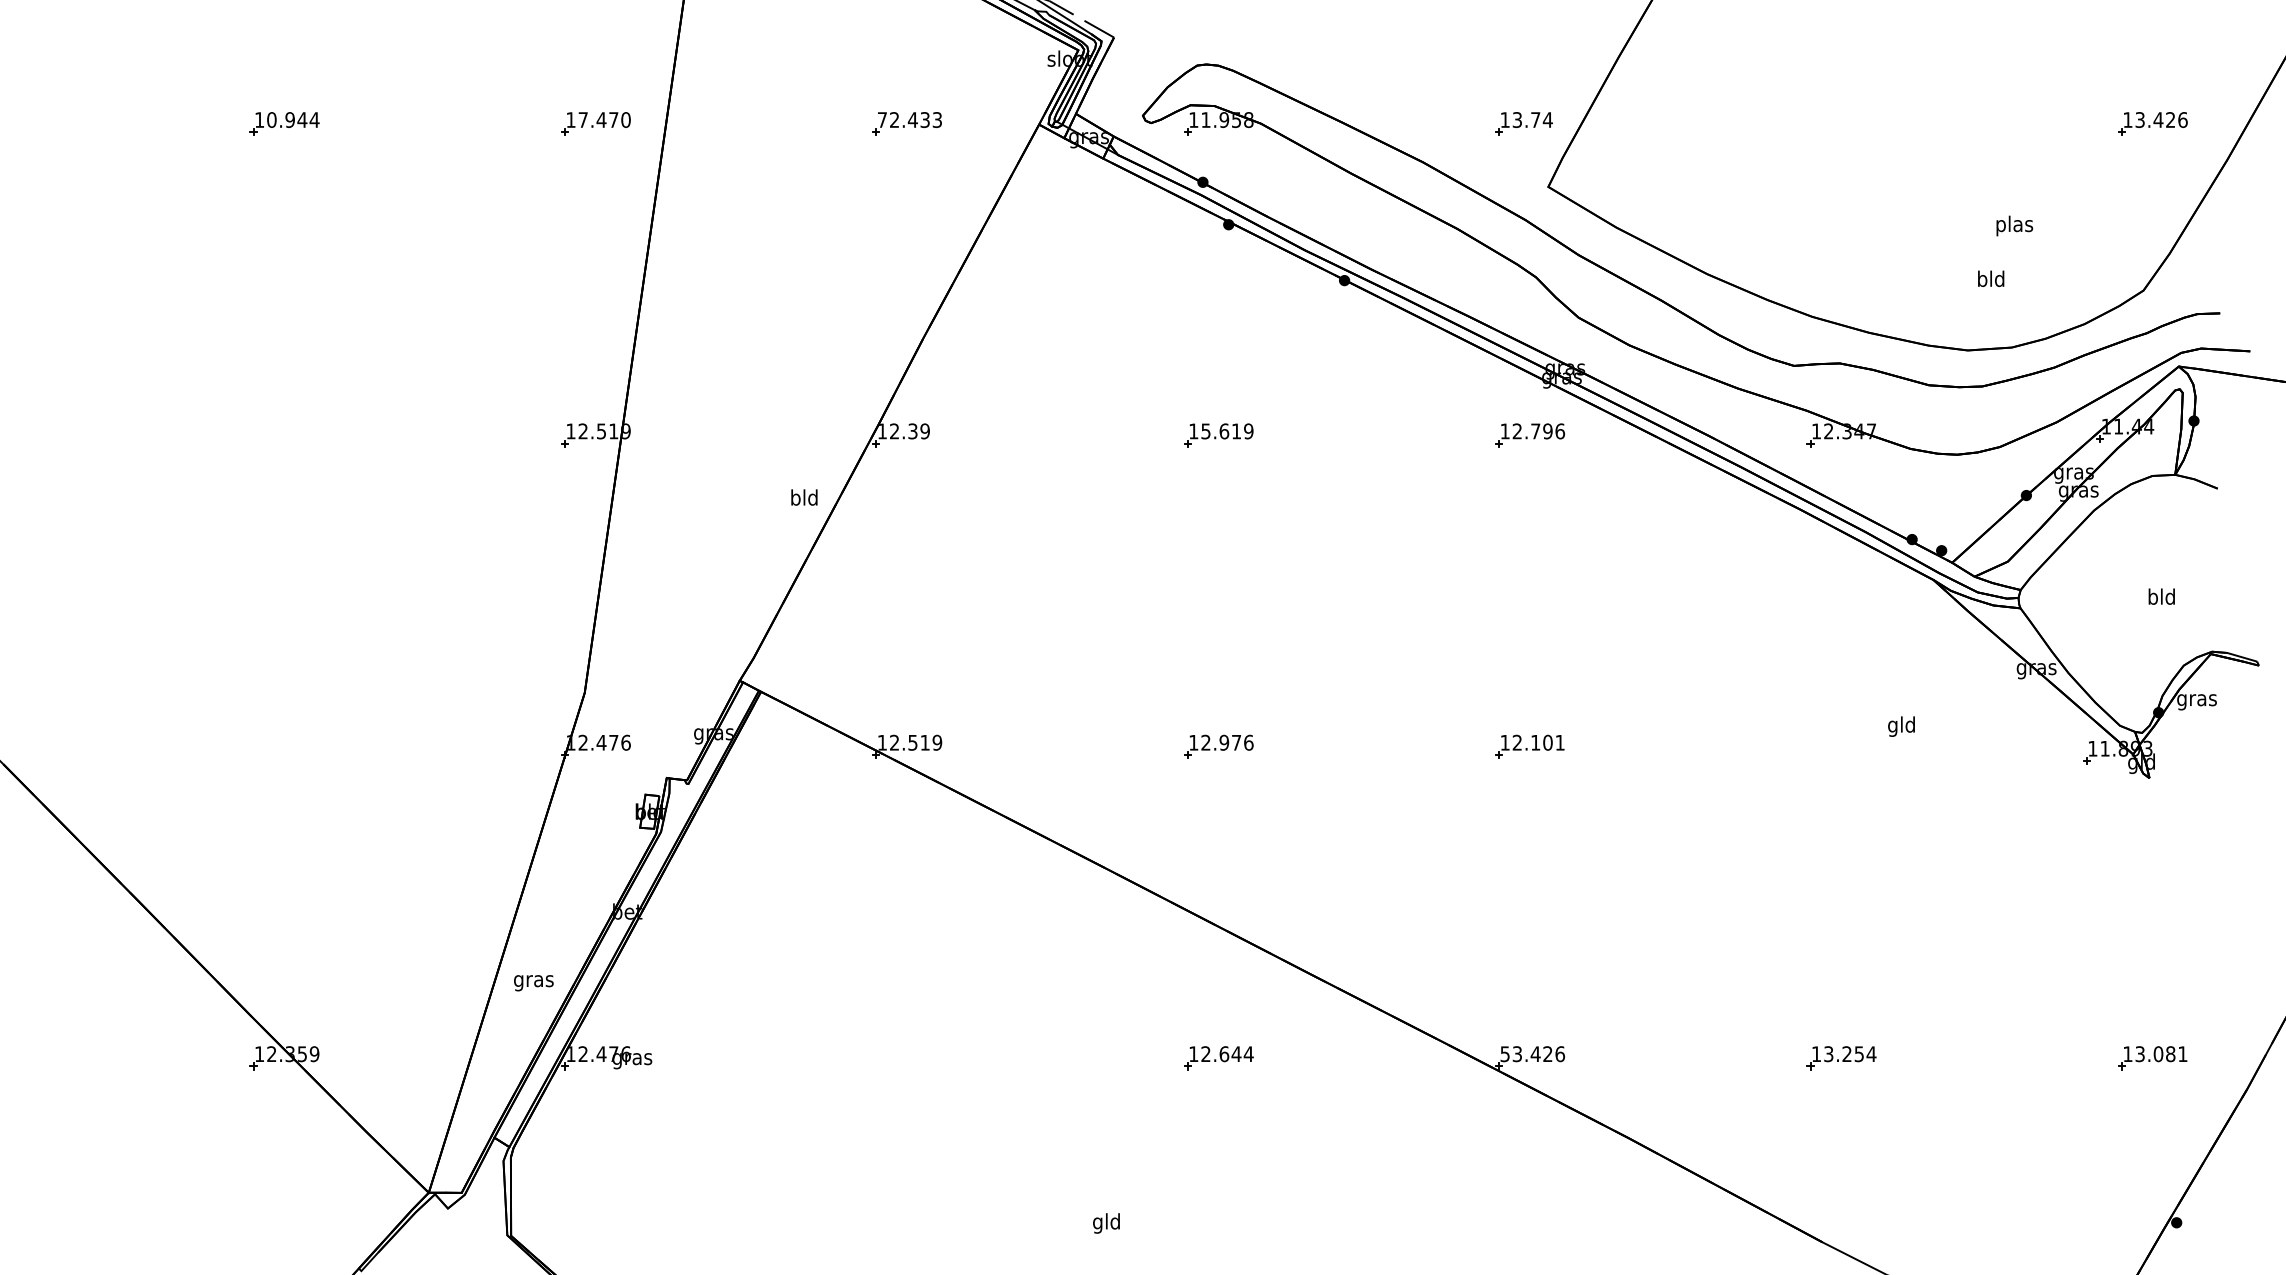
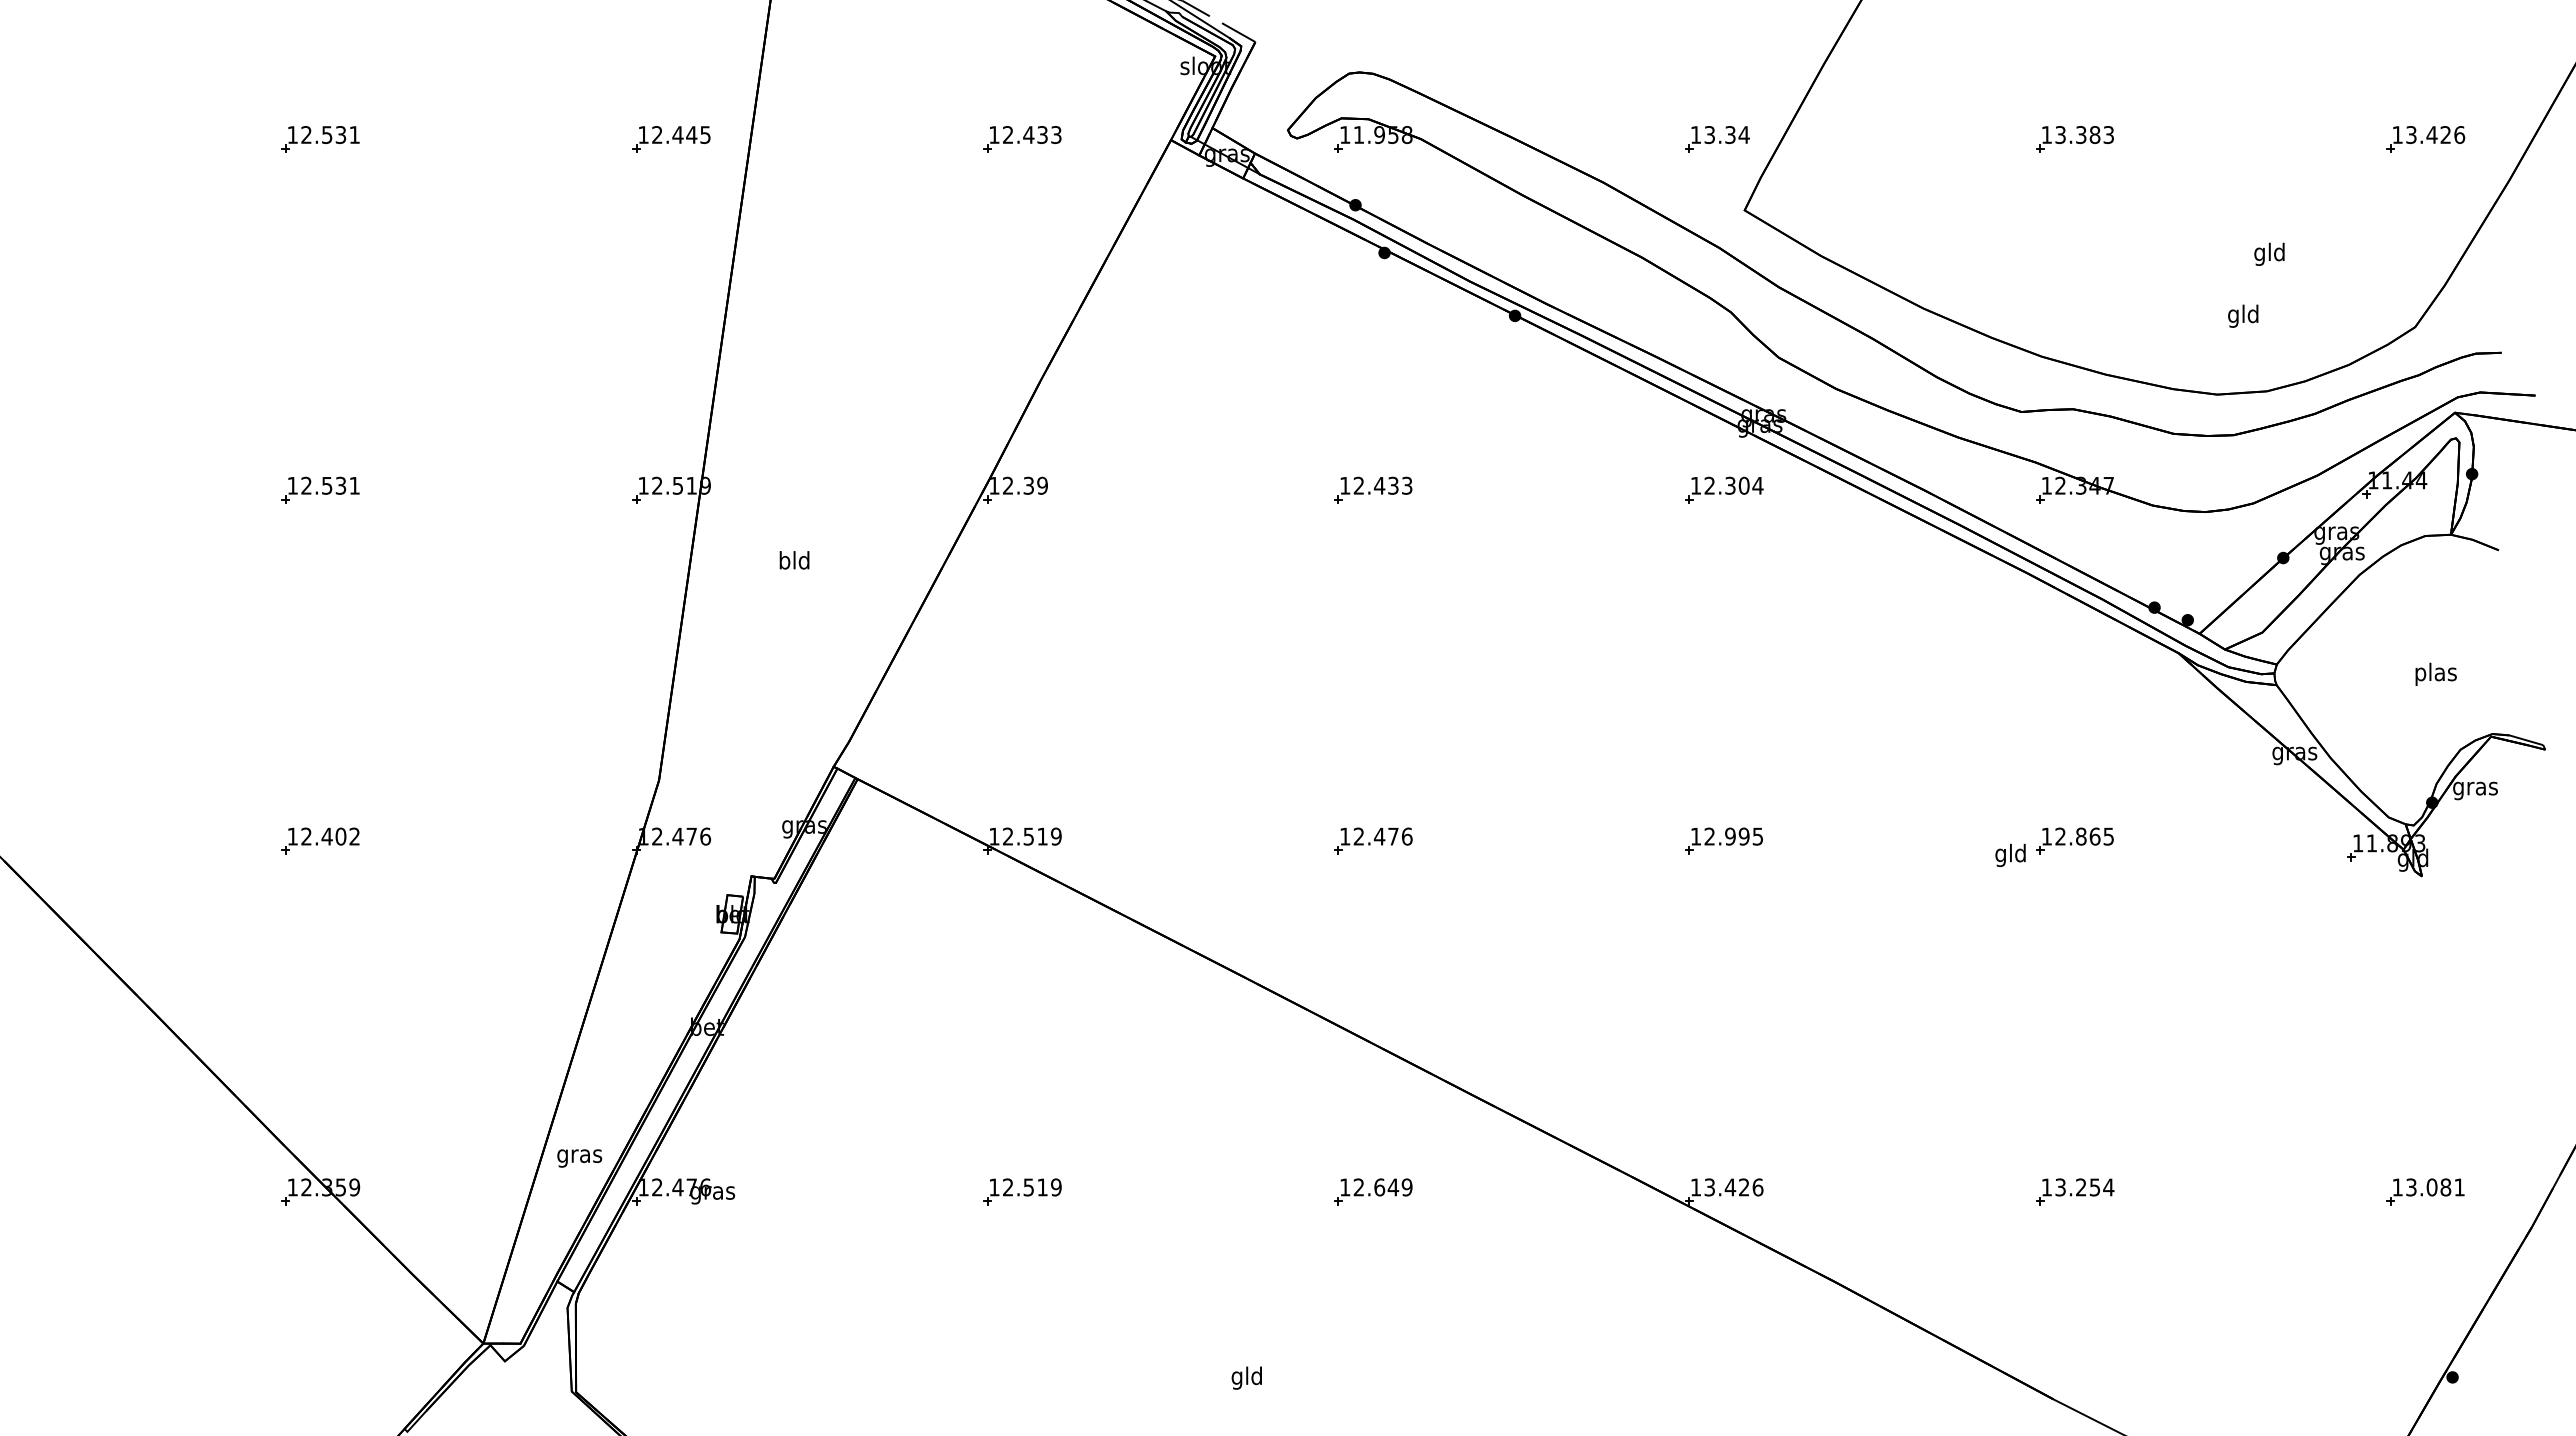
text: (293, 119) -> (330, 134), 10.944 -> 12.531
text: (882, 119) -> (994, 134), 72.433 -> 12.433
text: (604, 120) -> (681, 135), 17.470 -> 12.445
text: (1535, 120) -> (1730, 135), 13.74 -> 13.34
part: (1841, 124) -> (2074, 139), added
text: (2014, 225) -> (2269, 253), plas -> gld
text: (1982, 280) -> (2233, 315), bld -> gld
text: (1226, 431) -> (1382, 485), 15.619 -> 12.433
text: (1548, 431) -> (1744, 485), 12.796 -> 12.304
part: (284, 434) -> (320, 489), added
text: (804, 497) -> (794, 560), moved
text: (2161, 598) -> (2435, 673), bld -> plas
text: (1901, 726) -> (2010, 855), moved
text: (1224, 742) -> (1379, 836), 12.976 -> 12.476
text: (1547, 742) -> (1743, 836), 12.101 -> 12.995
part: (284, 746) -> (320, 840), added
part: (1841, 746) -> (2074, 840), added
text: (533, 983) -> (579, 1158), moved
text: (1248, 1054) -> (1406, 1187), 12.644 -> 12.649
text: (1504, 1054) -> (1695, 1187), 53.426 -> 13.426
part: (907, 1057) -> (1022, 1191), added

